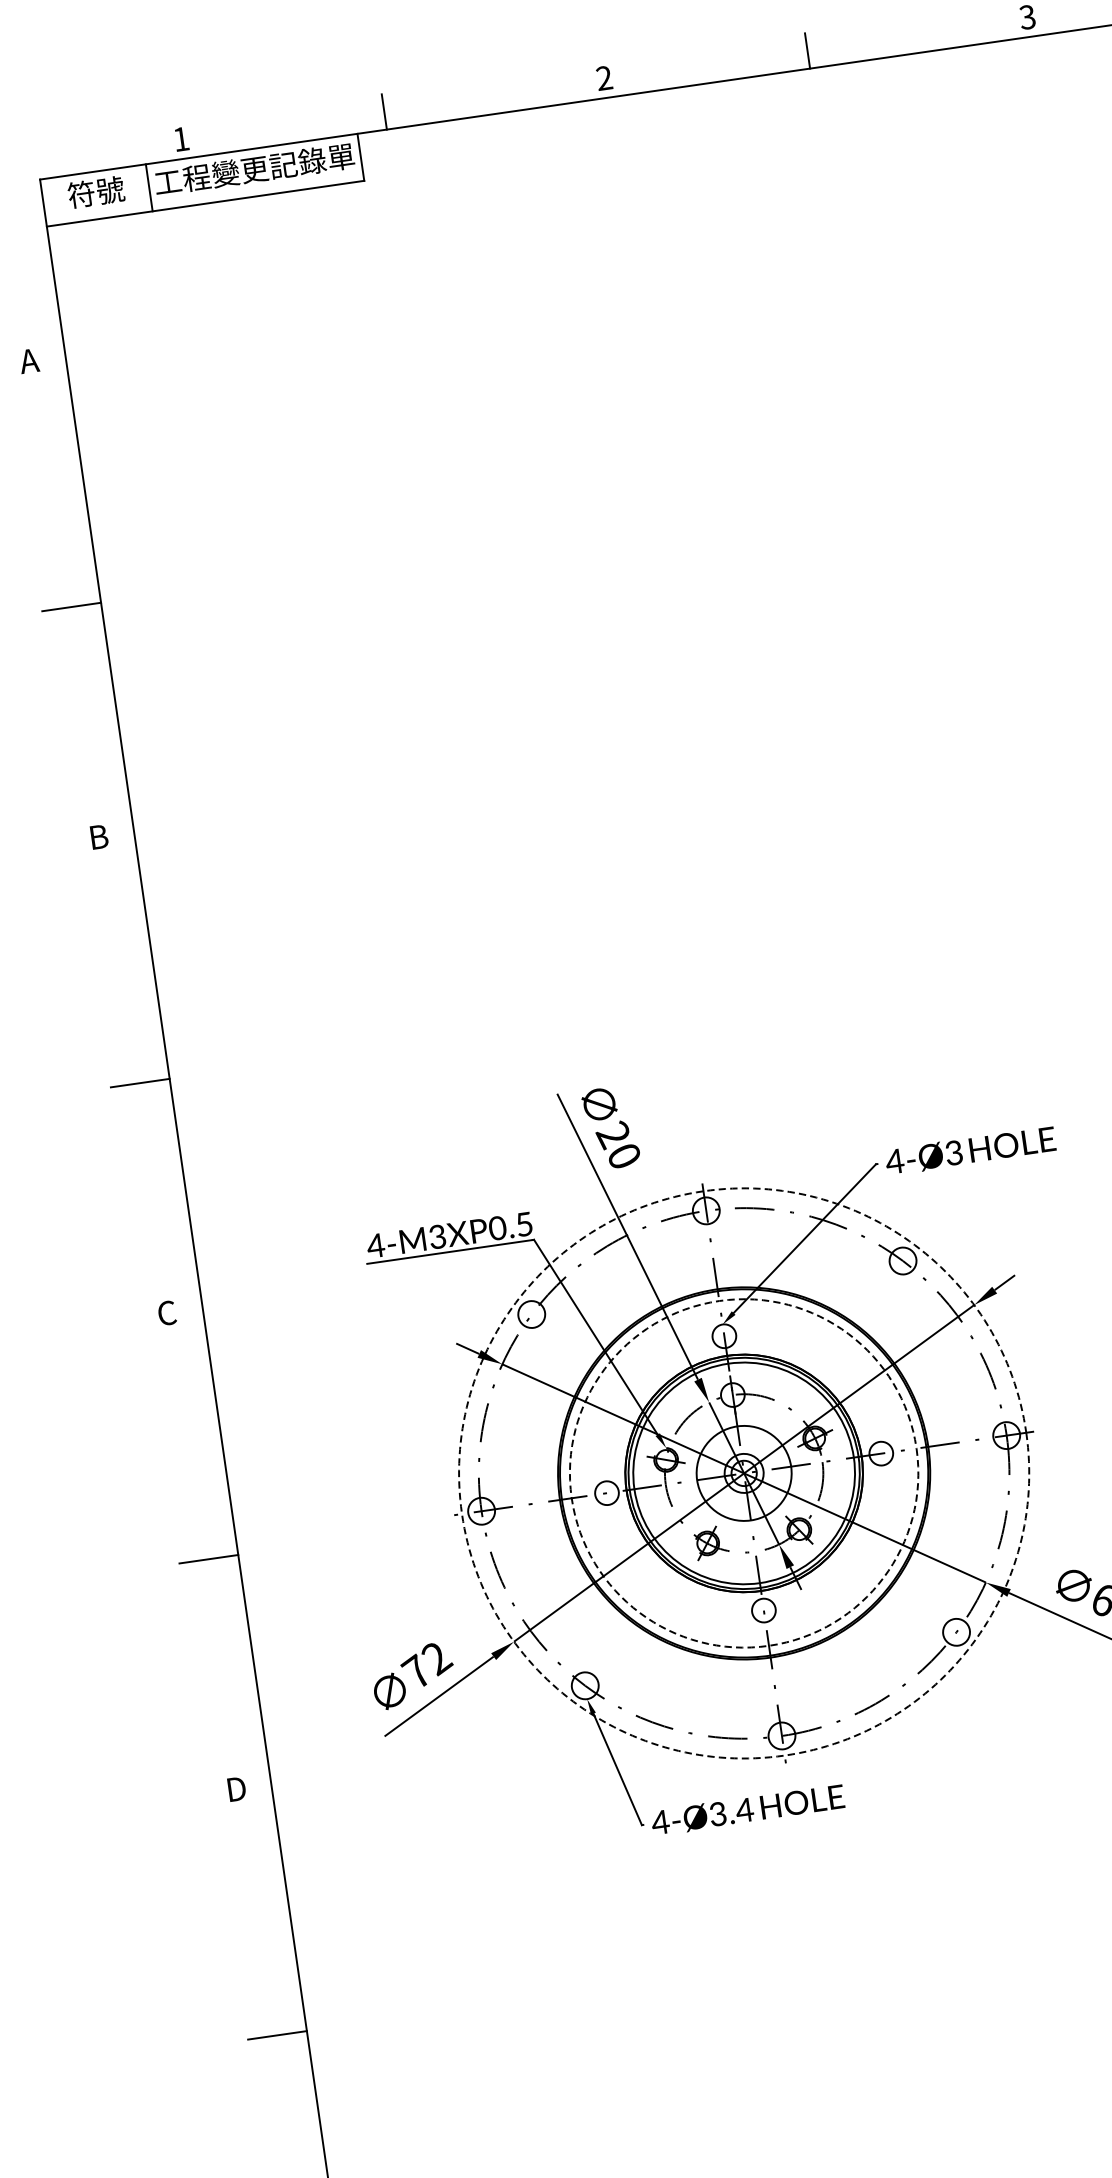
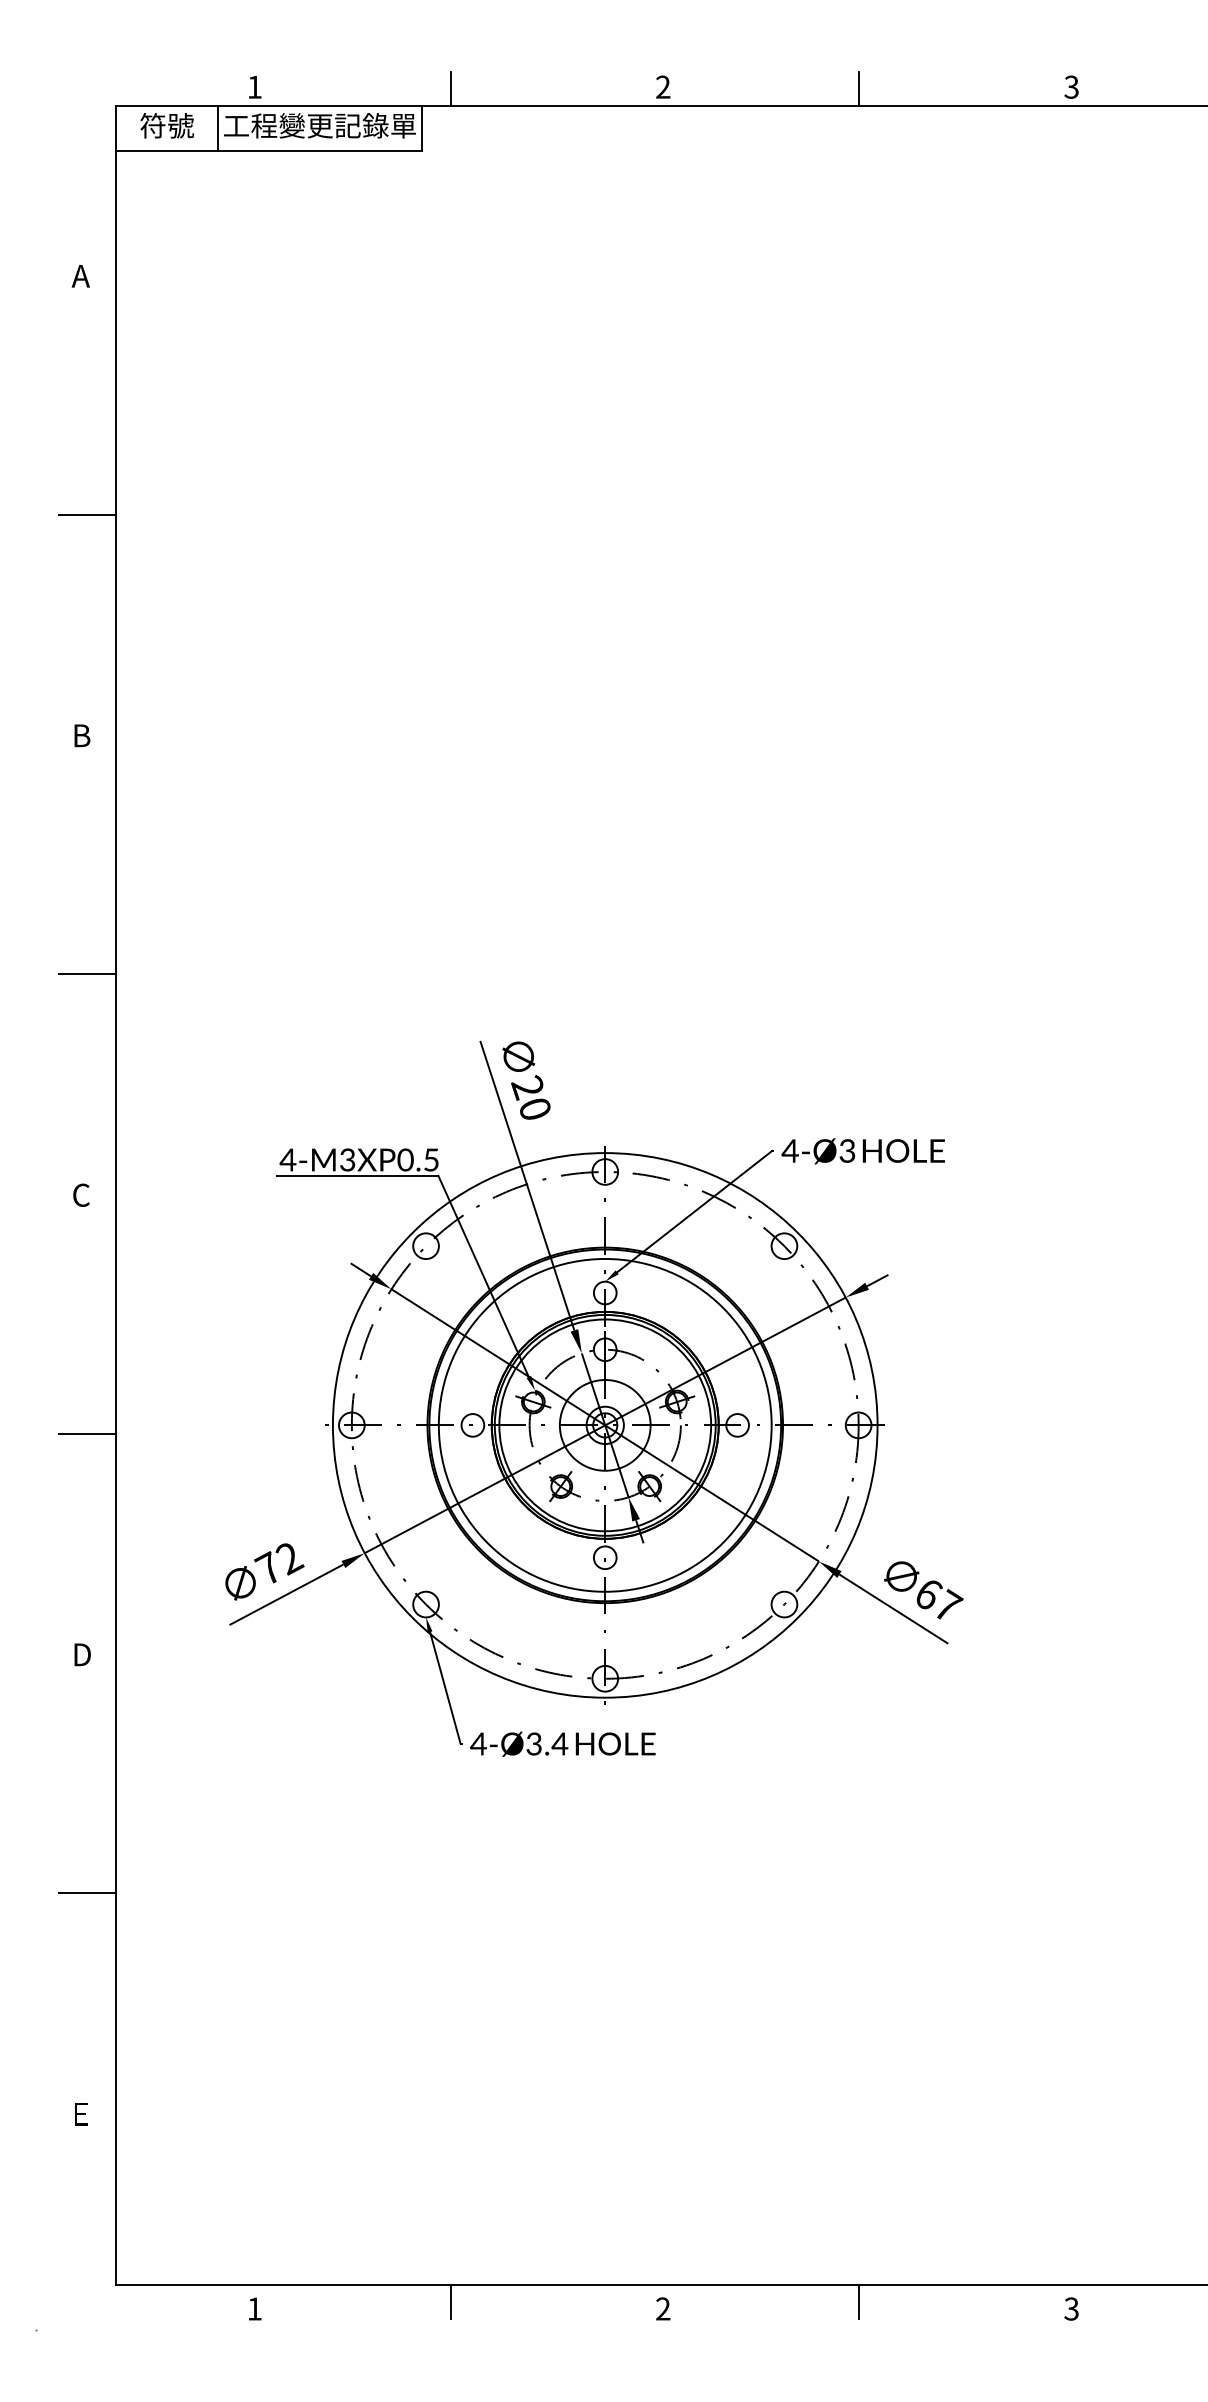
circle: (743, 1472) -> (604, 1424), dashed -> solid
circle: (743, 1473) -> (604, 1425), dashed -> solid

